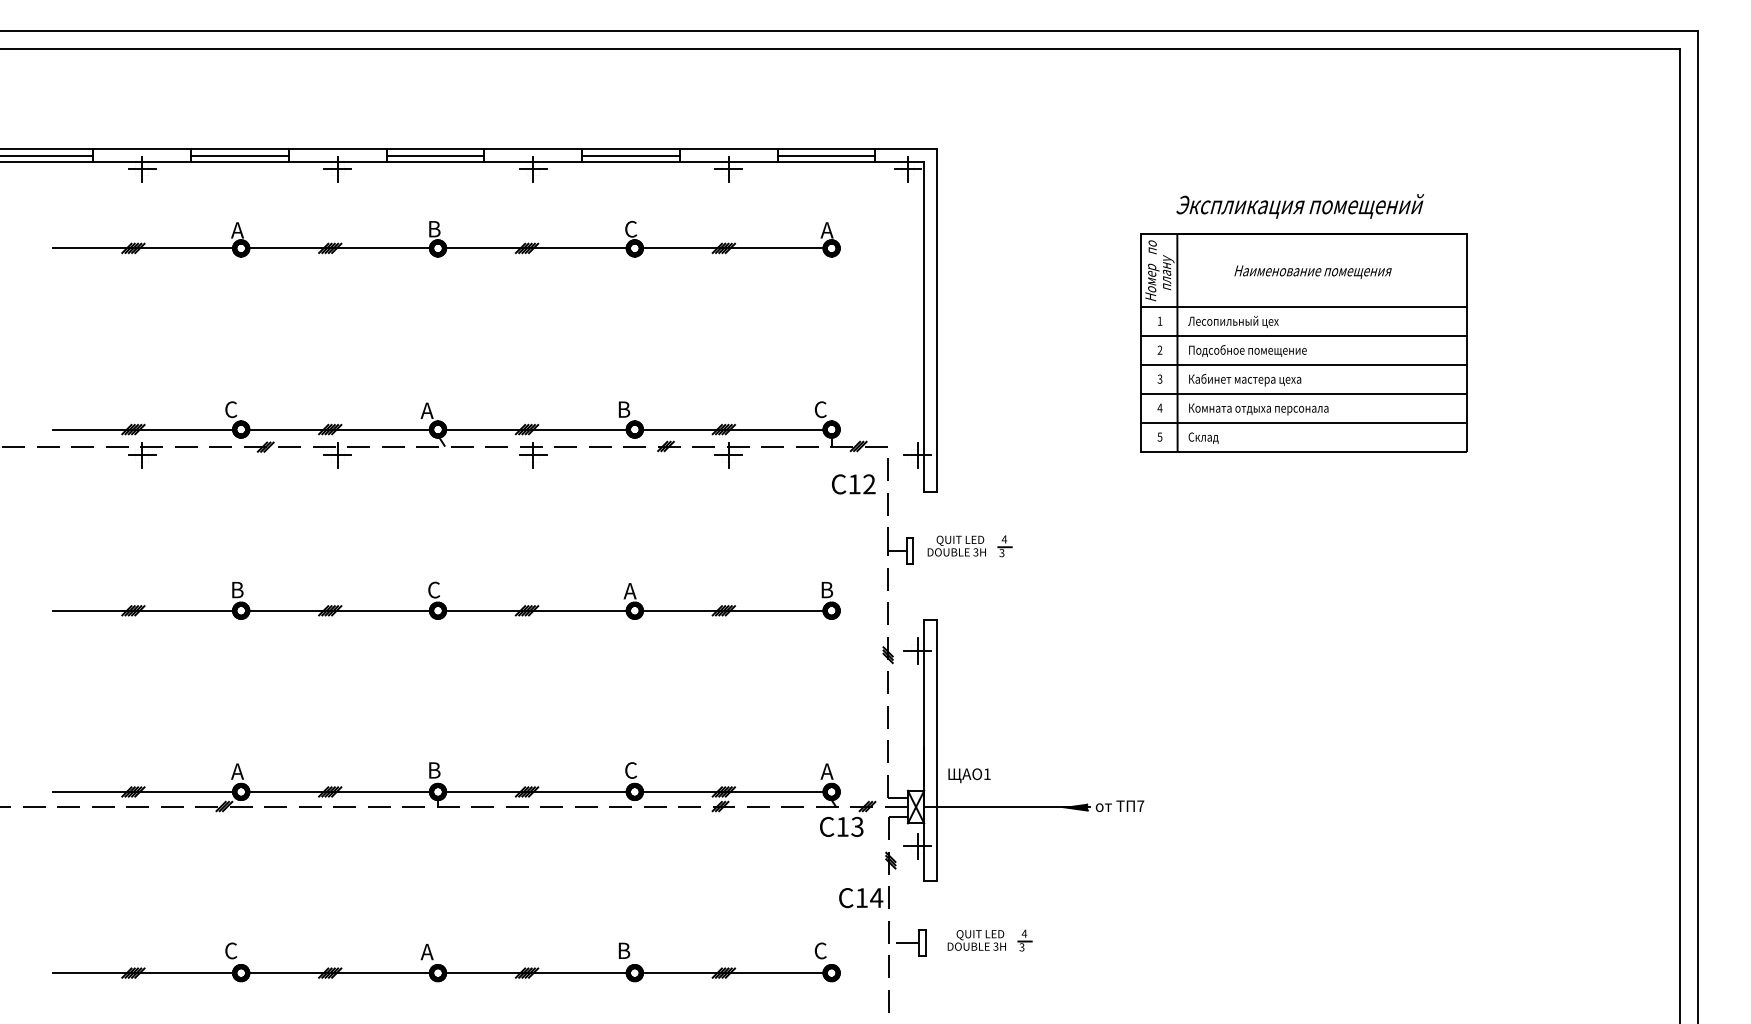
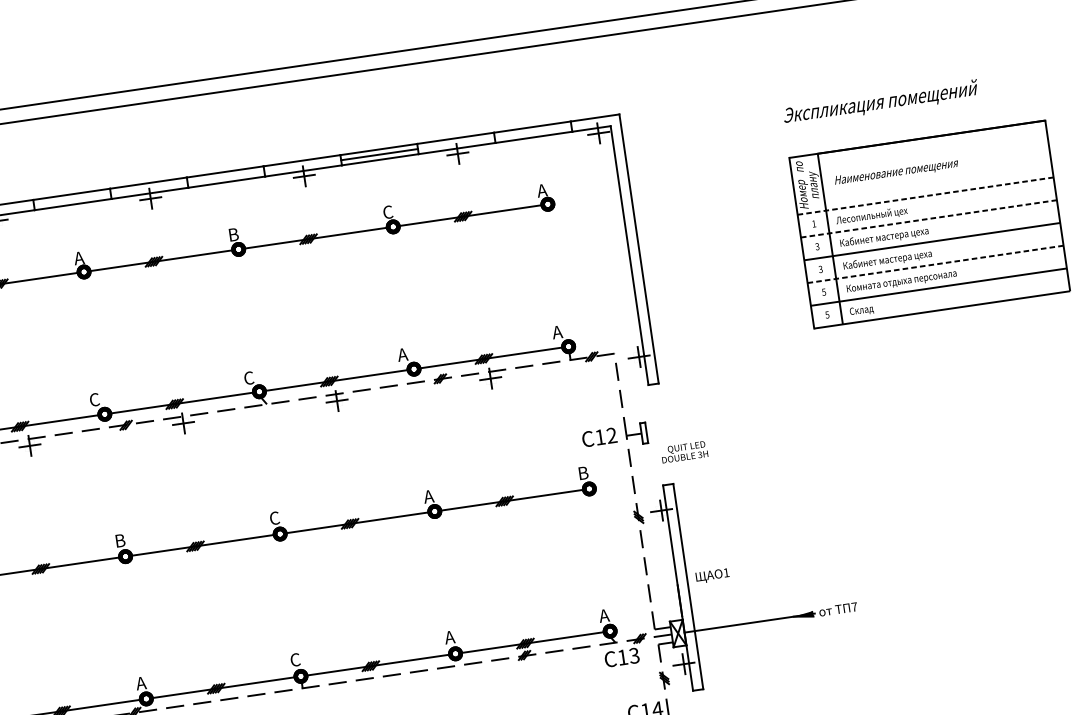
line: (239, 155) -> (72, 199), removed
line: (435, 155) -> (226, 176), removed
line: (826, 155) -> (533, 131), removed
text: (1300, 206) -> (881, 102), moved
text: (1312, 271) -> (895, 172), moved
line: (1304, 306) -> (925, 195), solid -> dashed
line: (1304, 335) -> (929, 218), solid -> dashed
text: (1159, 350) -> (817, 246), 2 -> 3
text: (1248, 351) -> (887, 237), Подсобное помещение -> Кабинет мастера цеха
line: (1304, 393) -> (935, 264), solid -> dashed
text: (1159, 407) -> (823, 291), 4 -> 5
text: (623, 409) -> (402, 354), B -> A
text: (819, 409) -> (556, 332), C -> A
text: (426, 410) -> (248, 378), A -> C
text: (853, 484) -> (599, 437), moved
text: (956, 545) -> (684, 451), moved
part: (1004, 546) -> (717, 418), removed
text: (434, 770) -> (295, 659), B -> C
text: (630, 770) -> (449, 637), C -> A
text: (969, 775) -> (712, 575), moved

